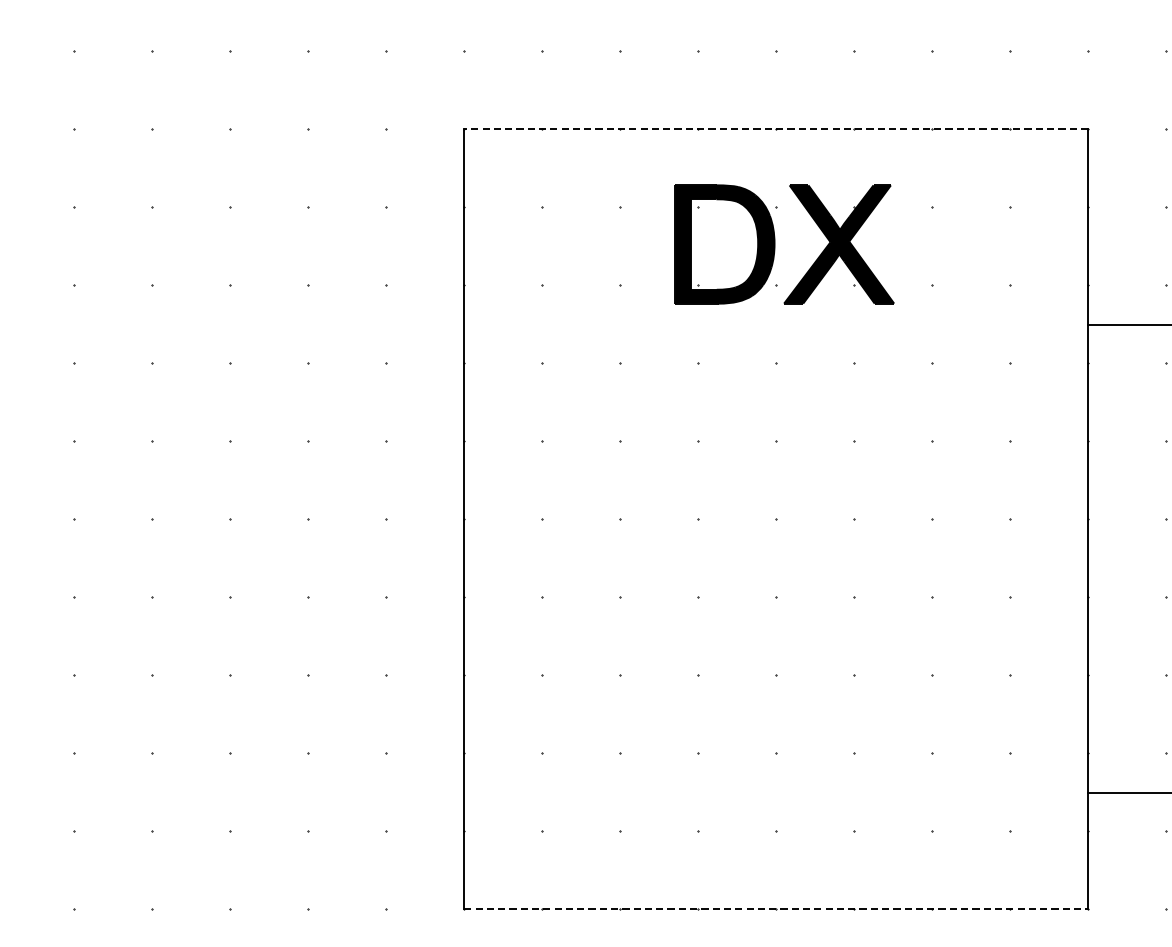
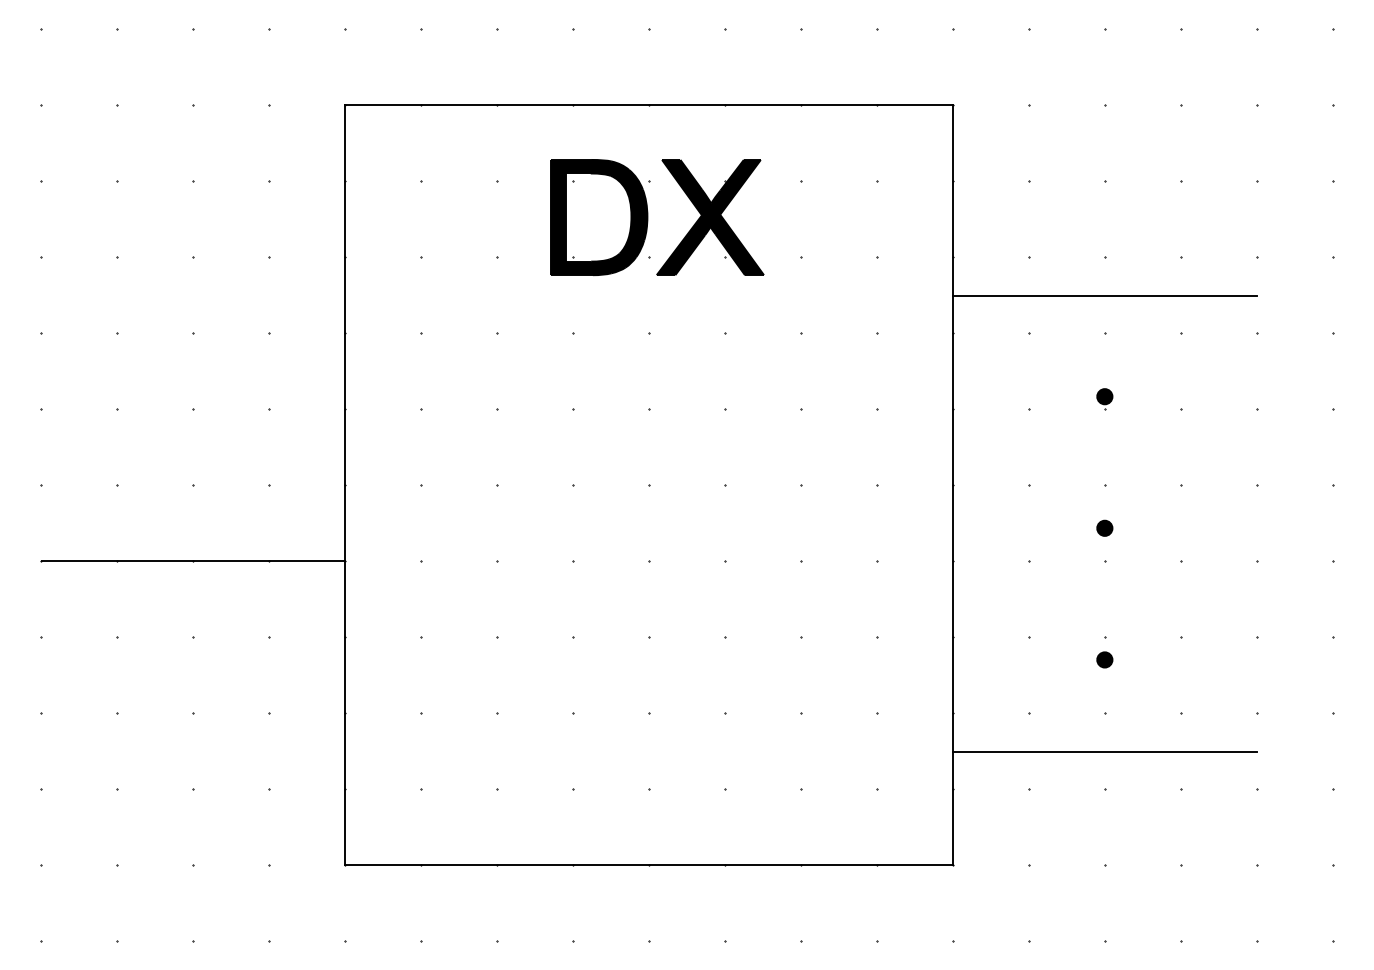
line: (776, 129) -> (649, 105), dashed -> solid
line: (308, 596) -> (193, 560), added
line: (776, 908) -> (649, 864), dashed -> solid

